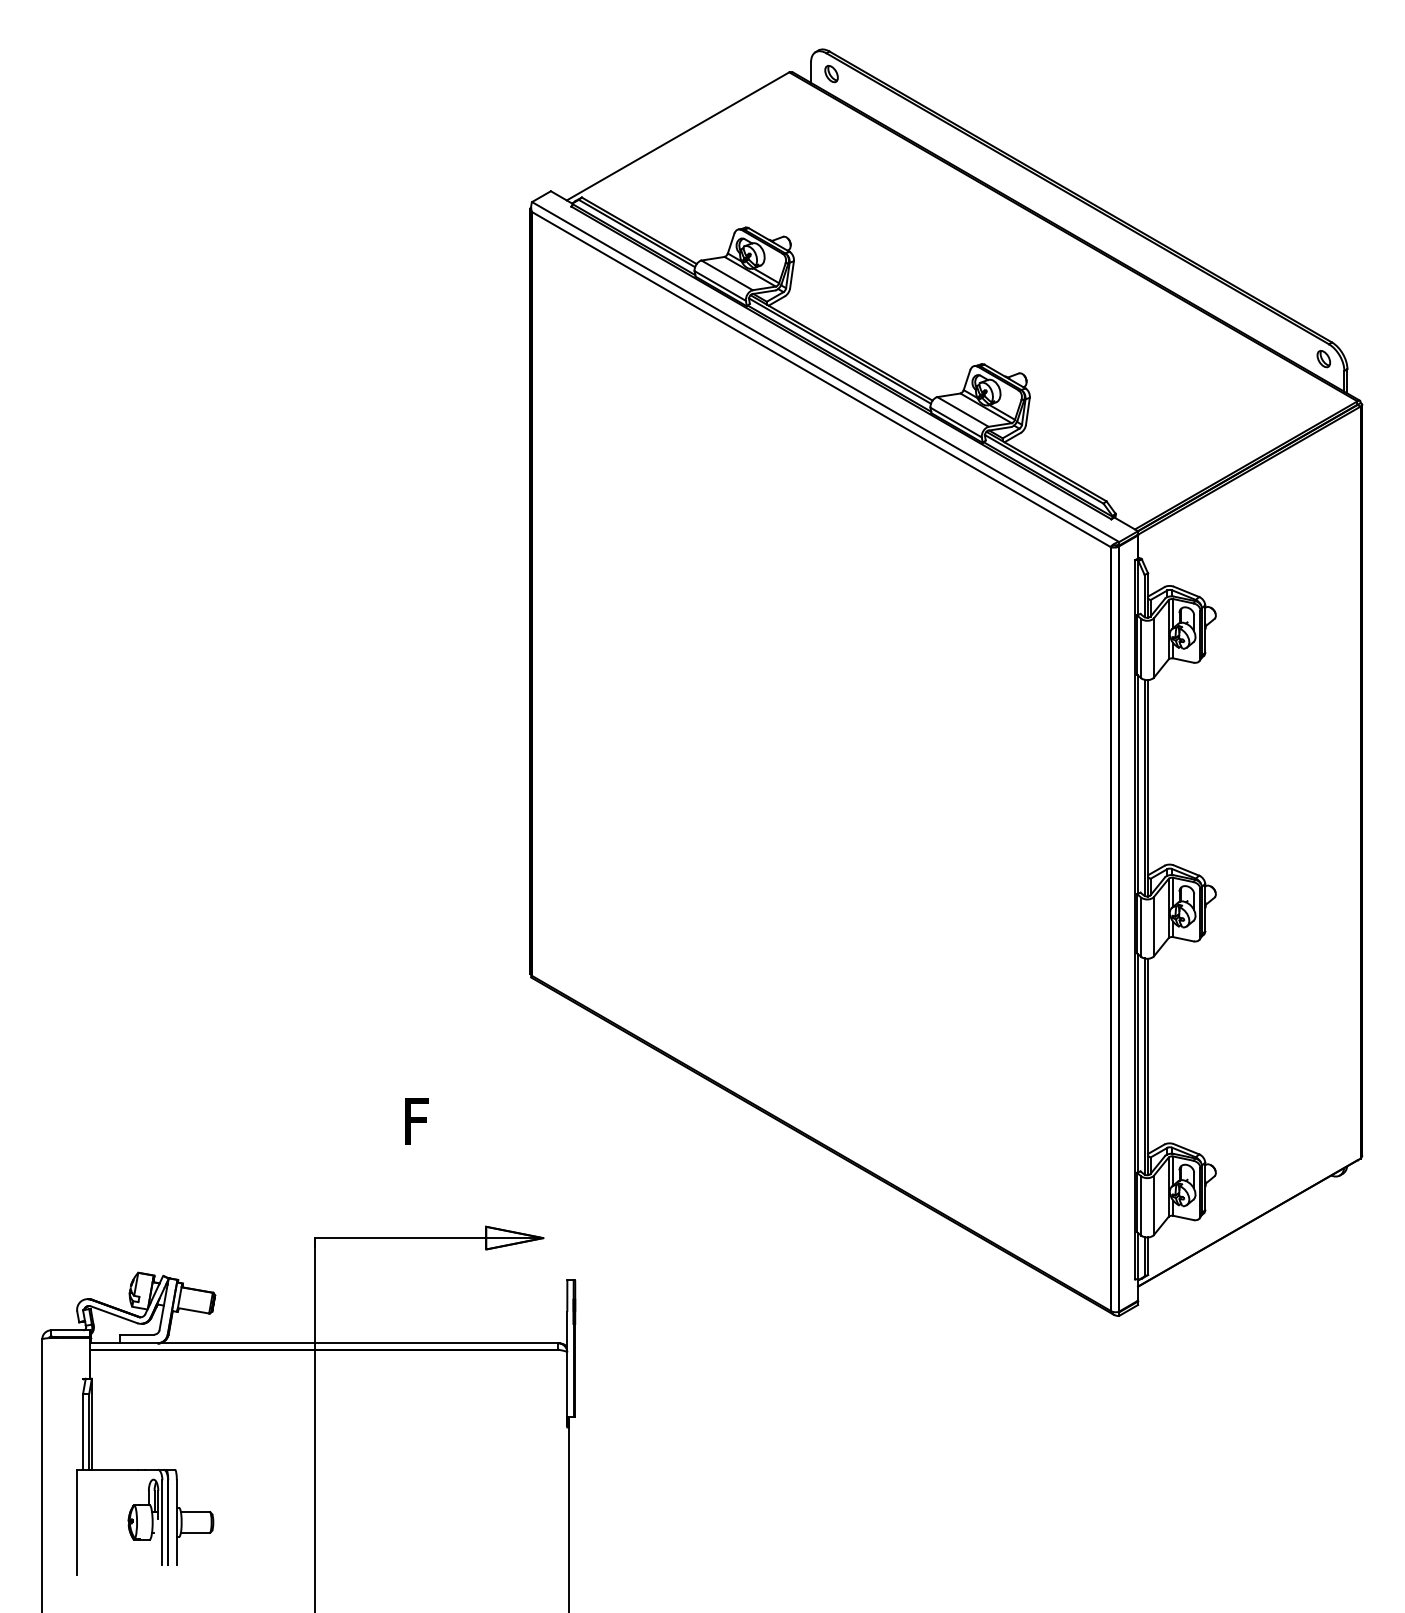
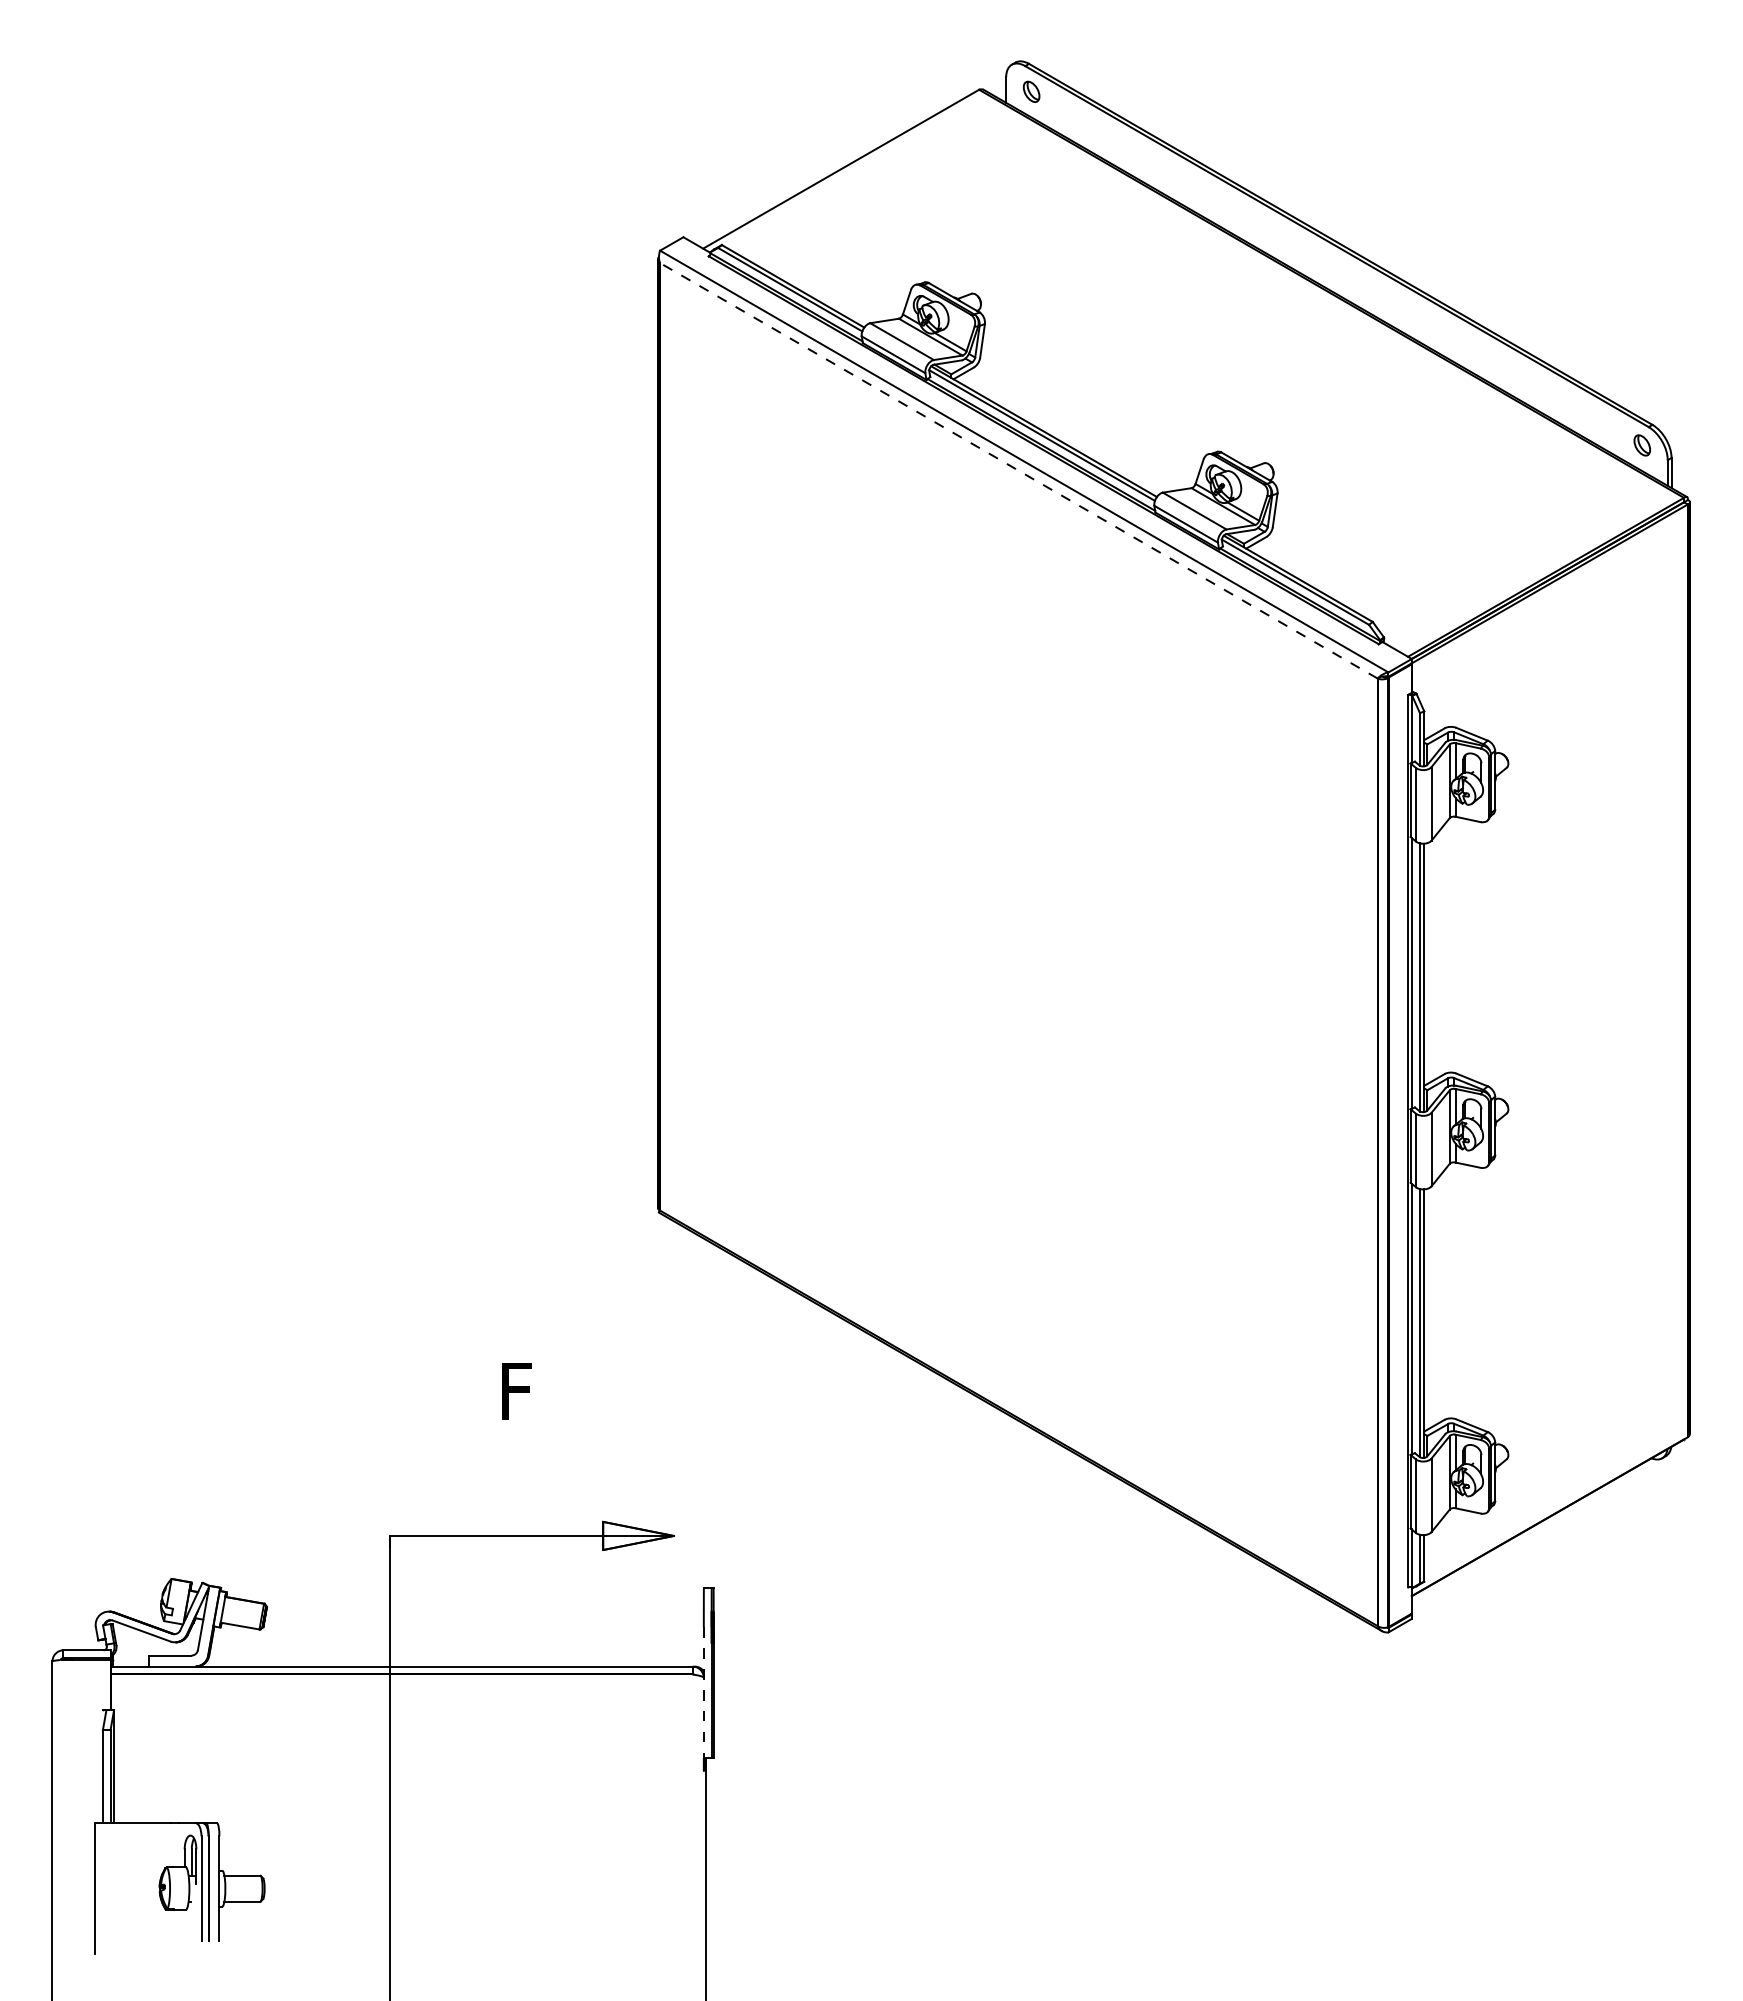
line: (820, 379) -> (1018, 470), solid -> dashed
line: (567, 1365) -> (703, 1693), solid -> dashed

